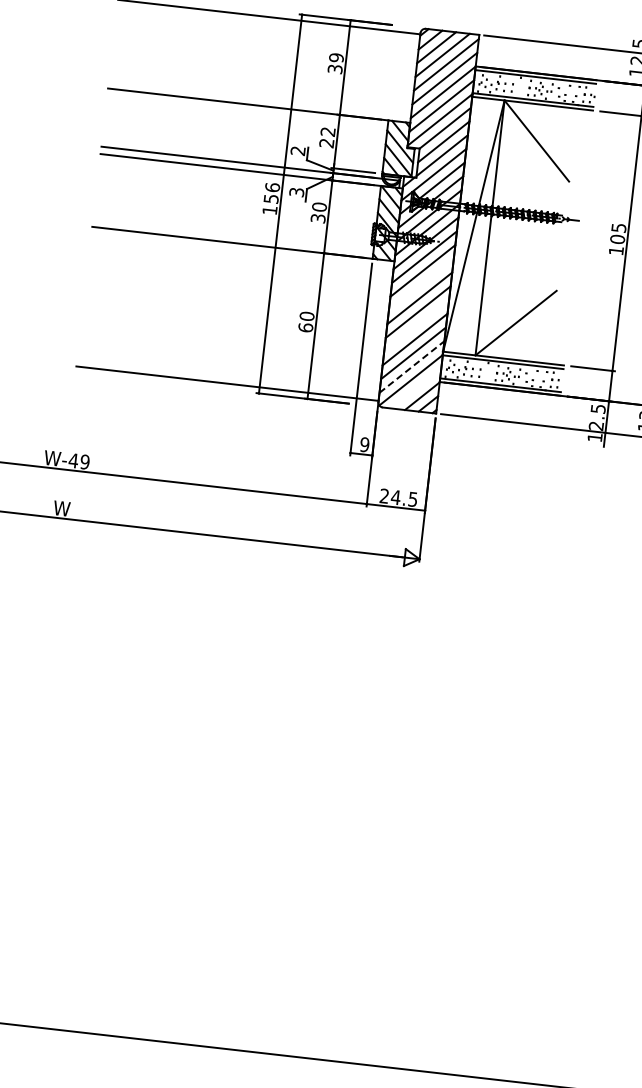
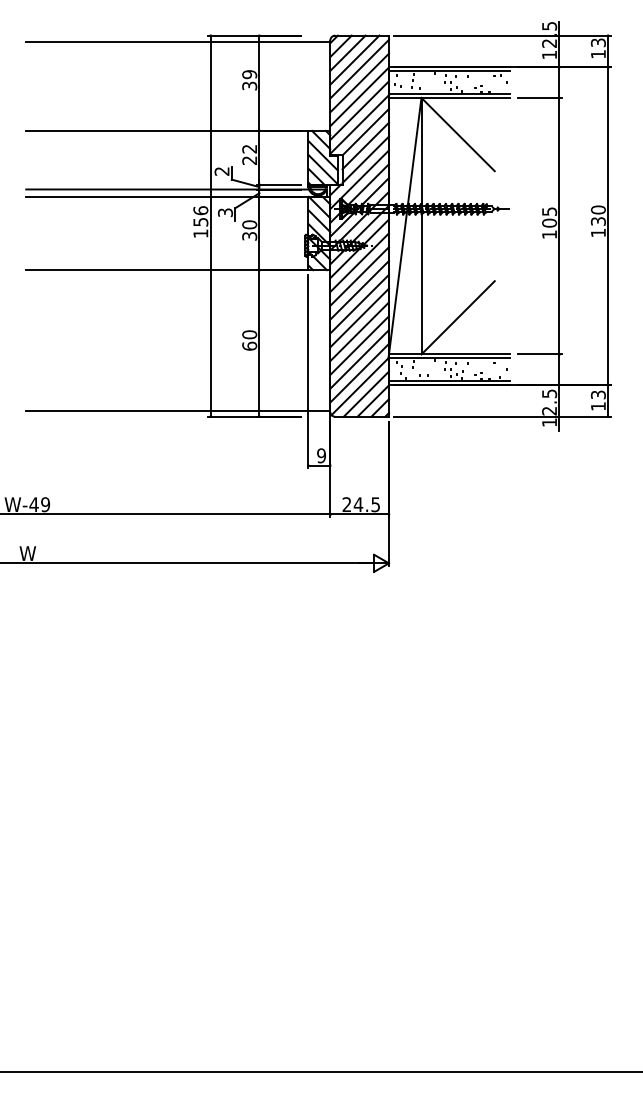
line: (421, 284) -> (359, 290), added
line: (416, 325) -> (359, 331), added
line: (412, 366) -> (360, 372), dashed -> solid
line: (415, 387) -> (365, 393), added

